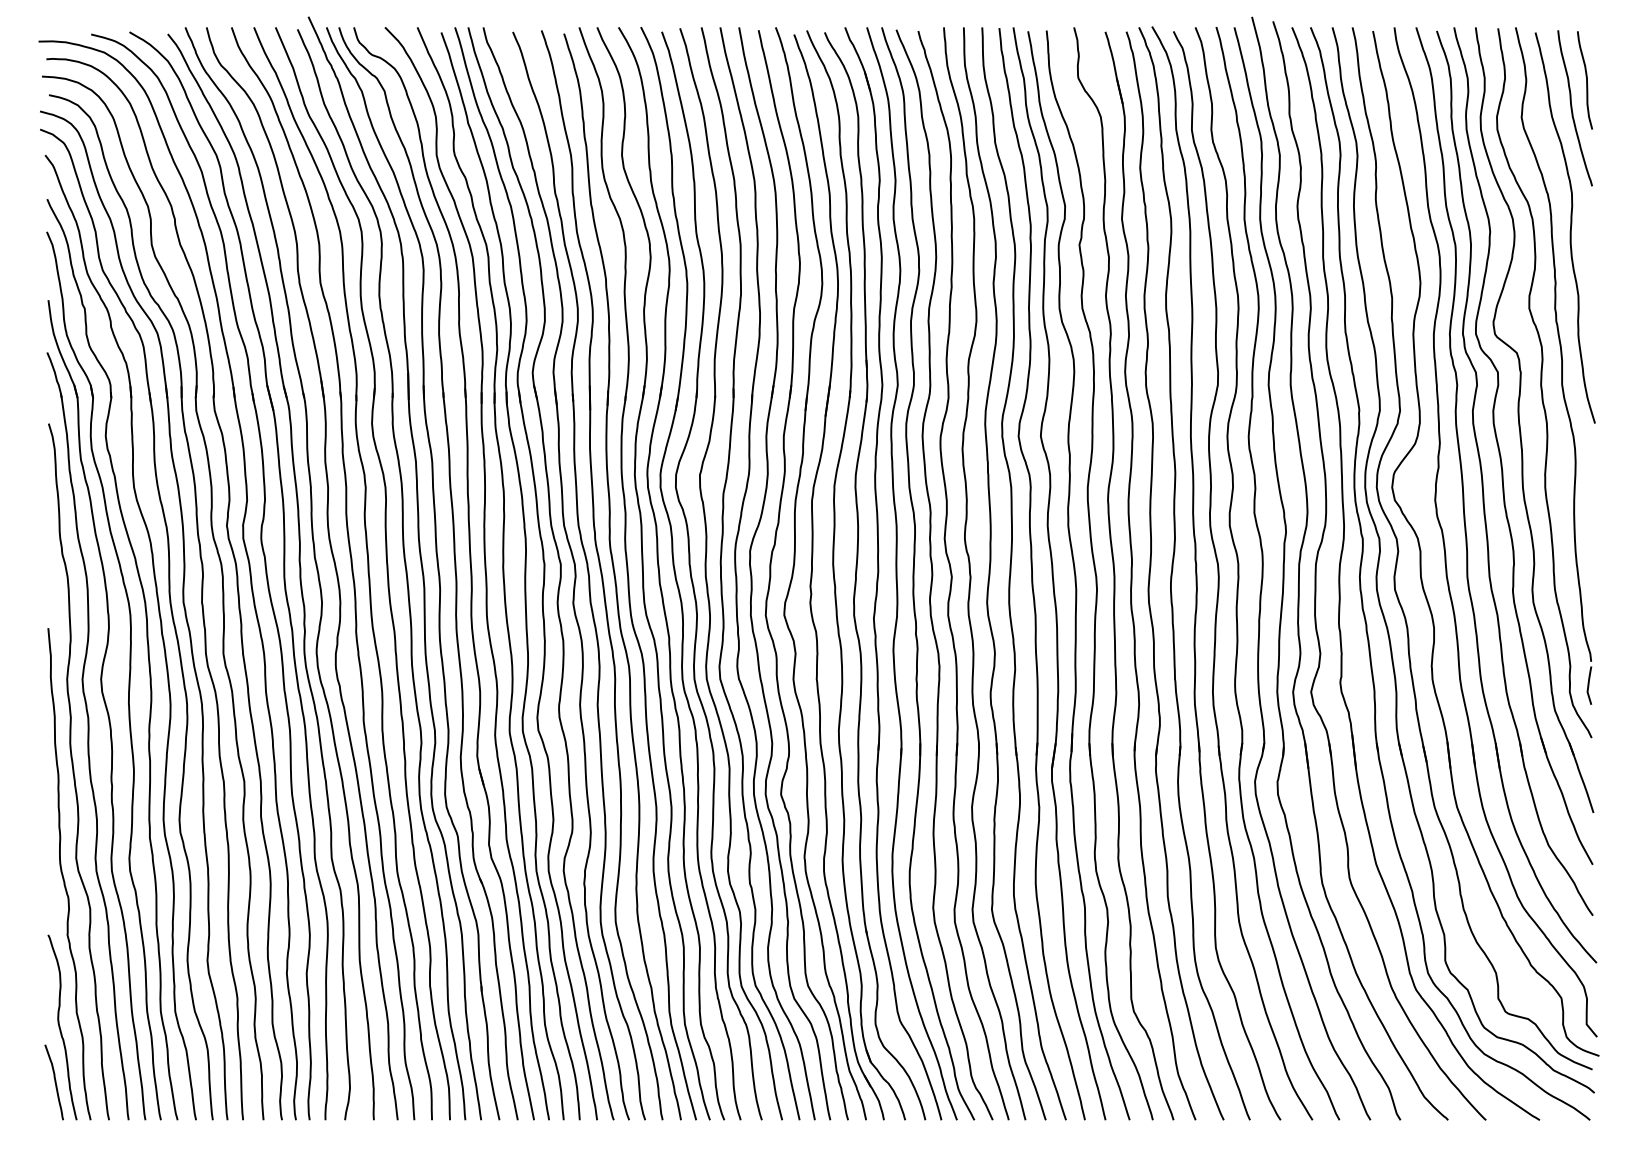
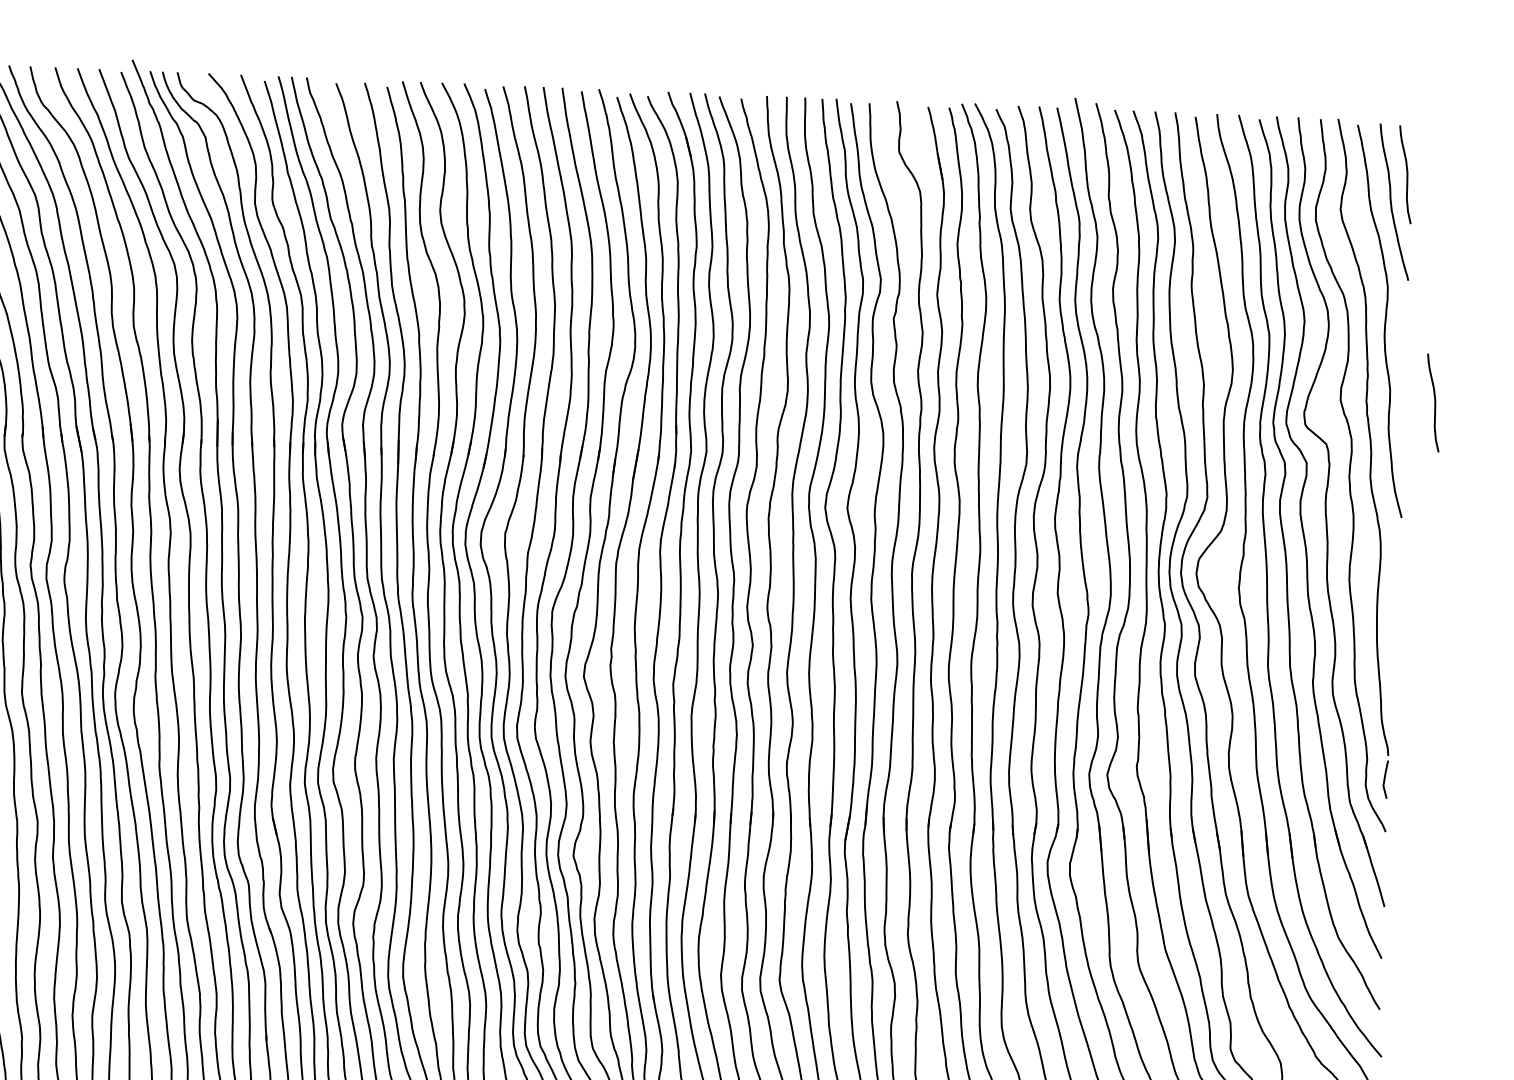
curve: (1623, 307) -> (1434, 403), added

